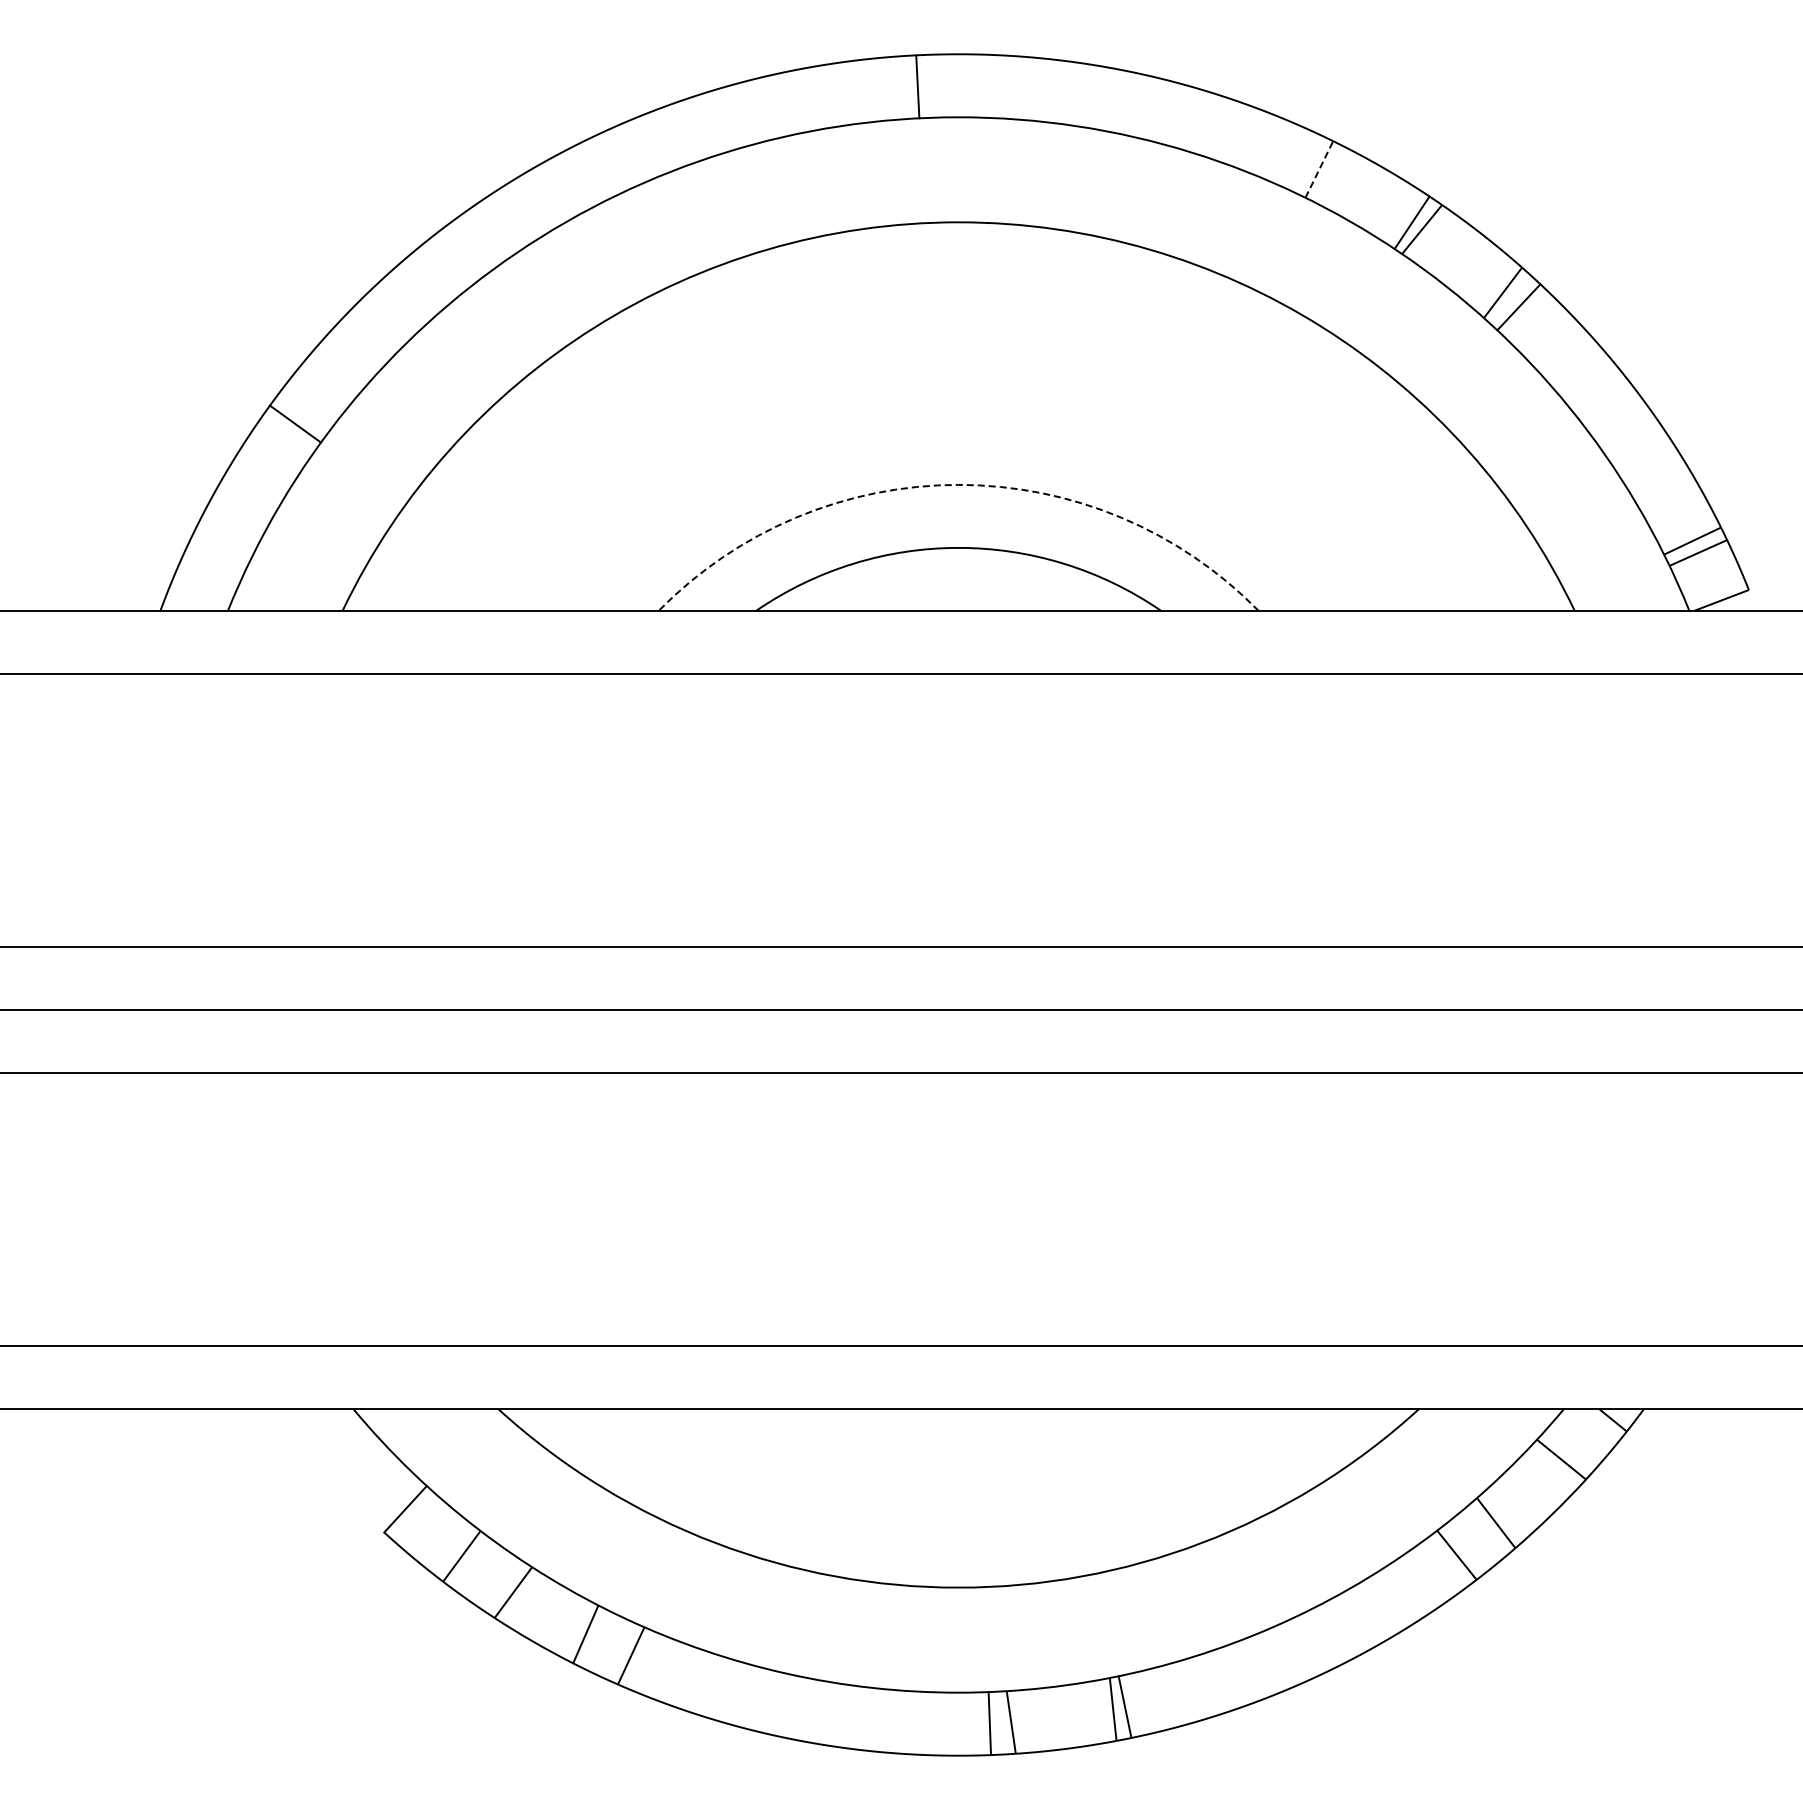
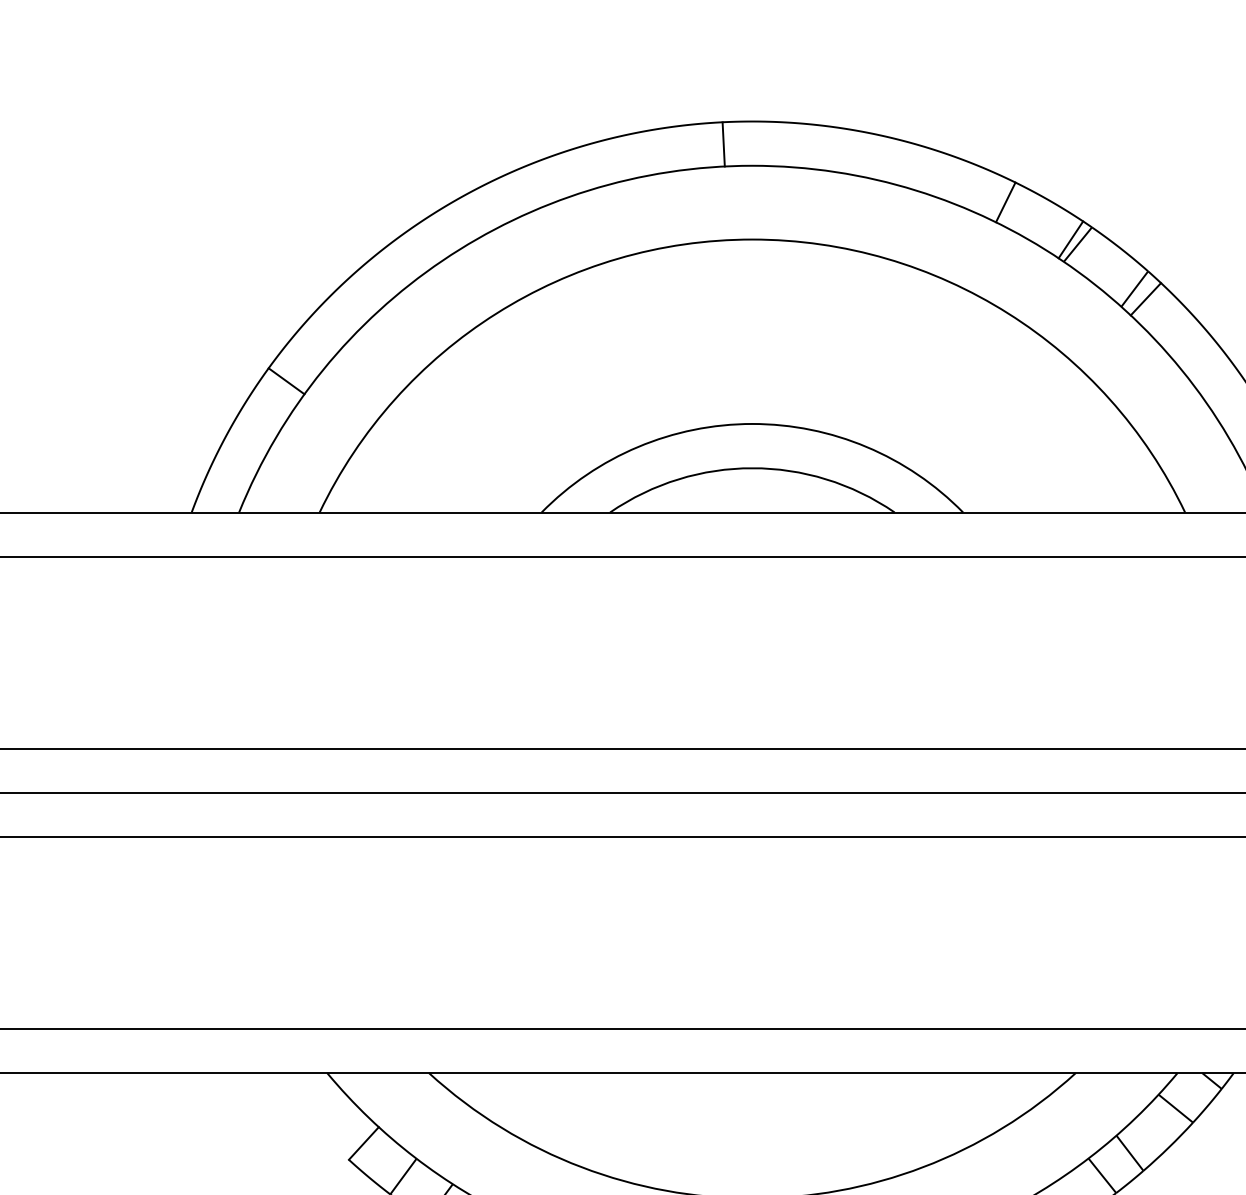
line: (1319, 169) -> (1005, 202), dashed -> solid
arc: (958, 484) -> (752, 423), dashed -> solid

